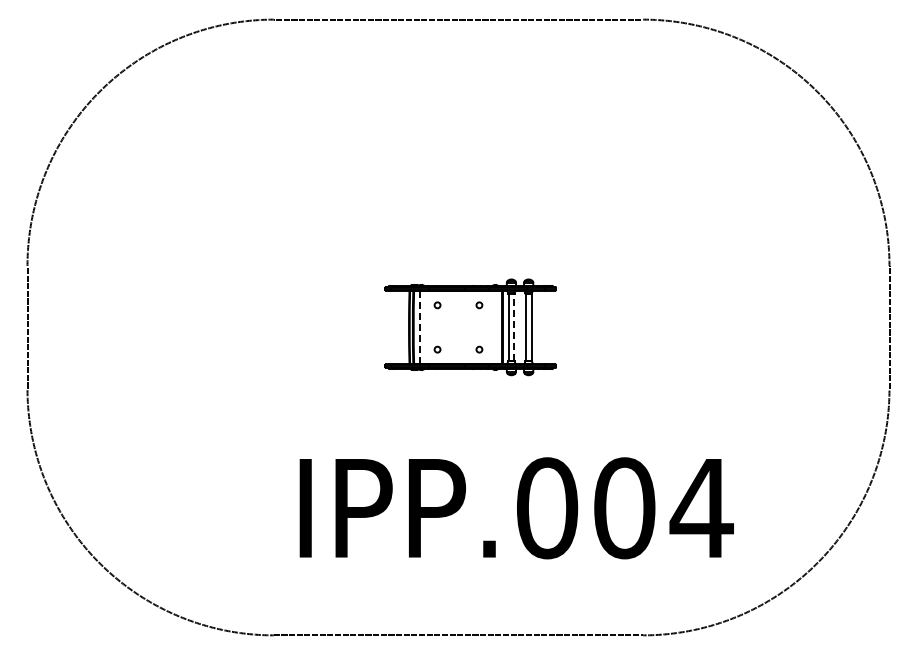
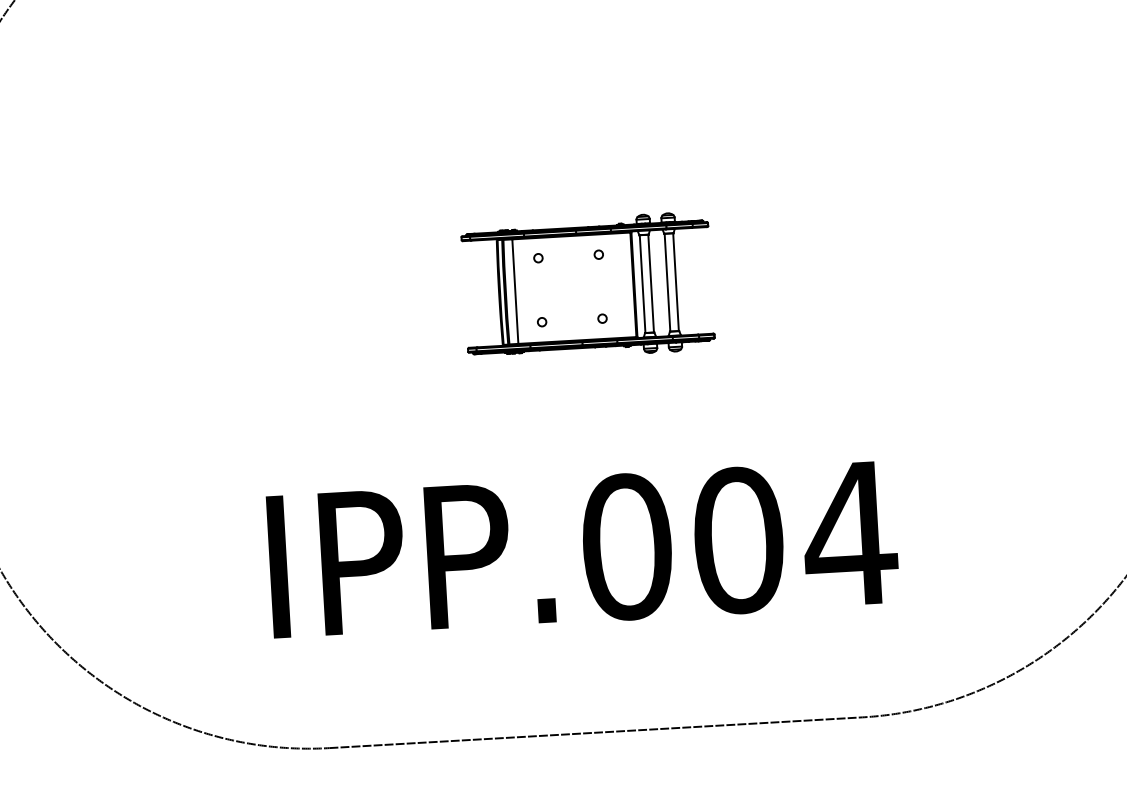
line: (420, 327) -> (515, 291), dashed -> solid
line: (514, 327) -> (651, 283), dashed -> solid
text: (516, 508) -> (582, 549), moved

